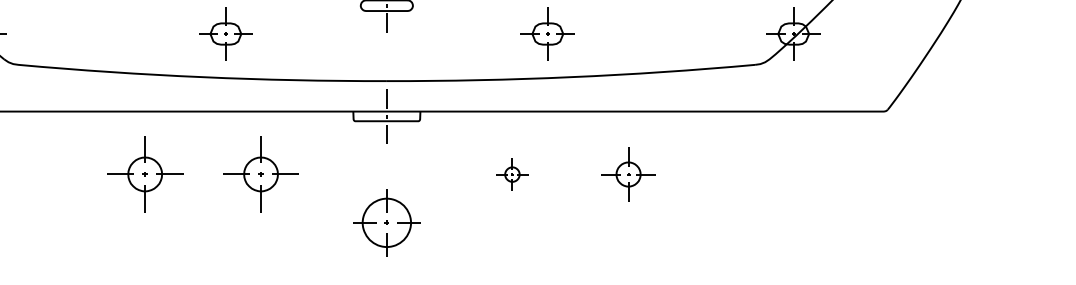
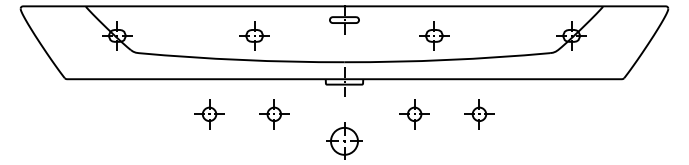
part: (145, 174) -> (209, 114), size x0.71
part: (261, 174) -> (274, 114), size x0.71
part: (512, 174) -> (414, 114), size x1.67

